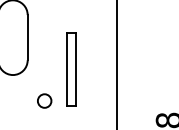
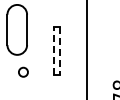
line: (67, 68) -> (53, 50), solid -> dashed
line: (76, 69) -> (59, 51), solid -> dashed
circle: (44, 99) -> (23, 71), moved

